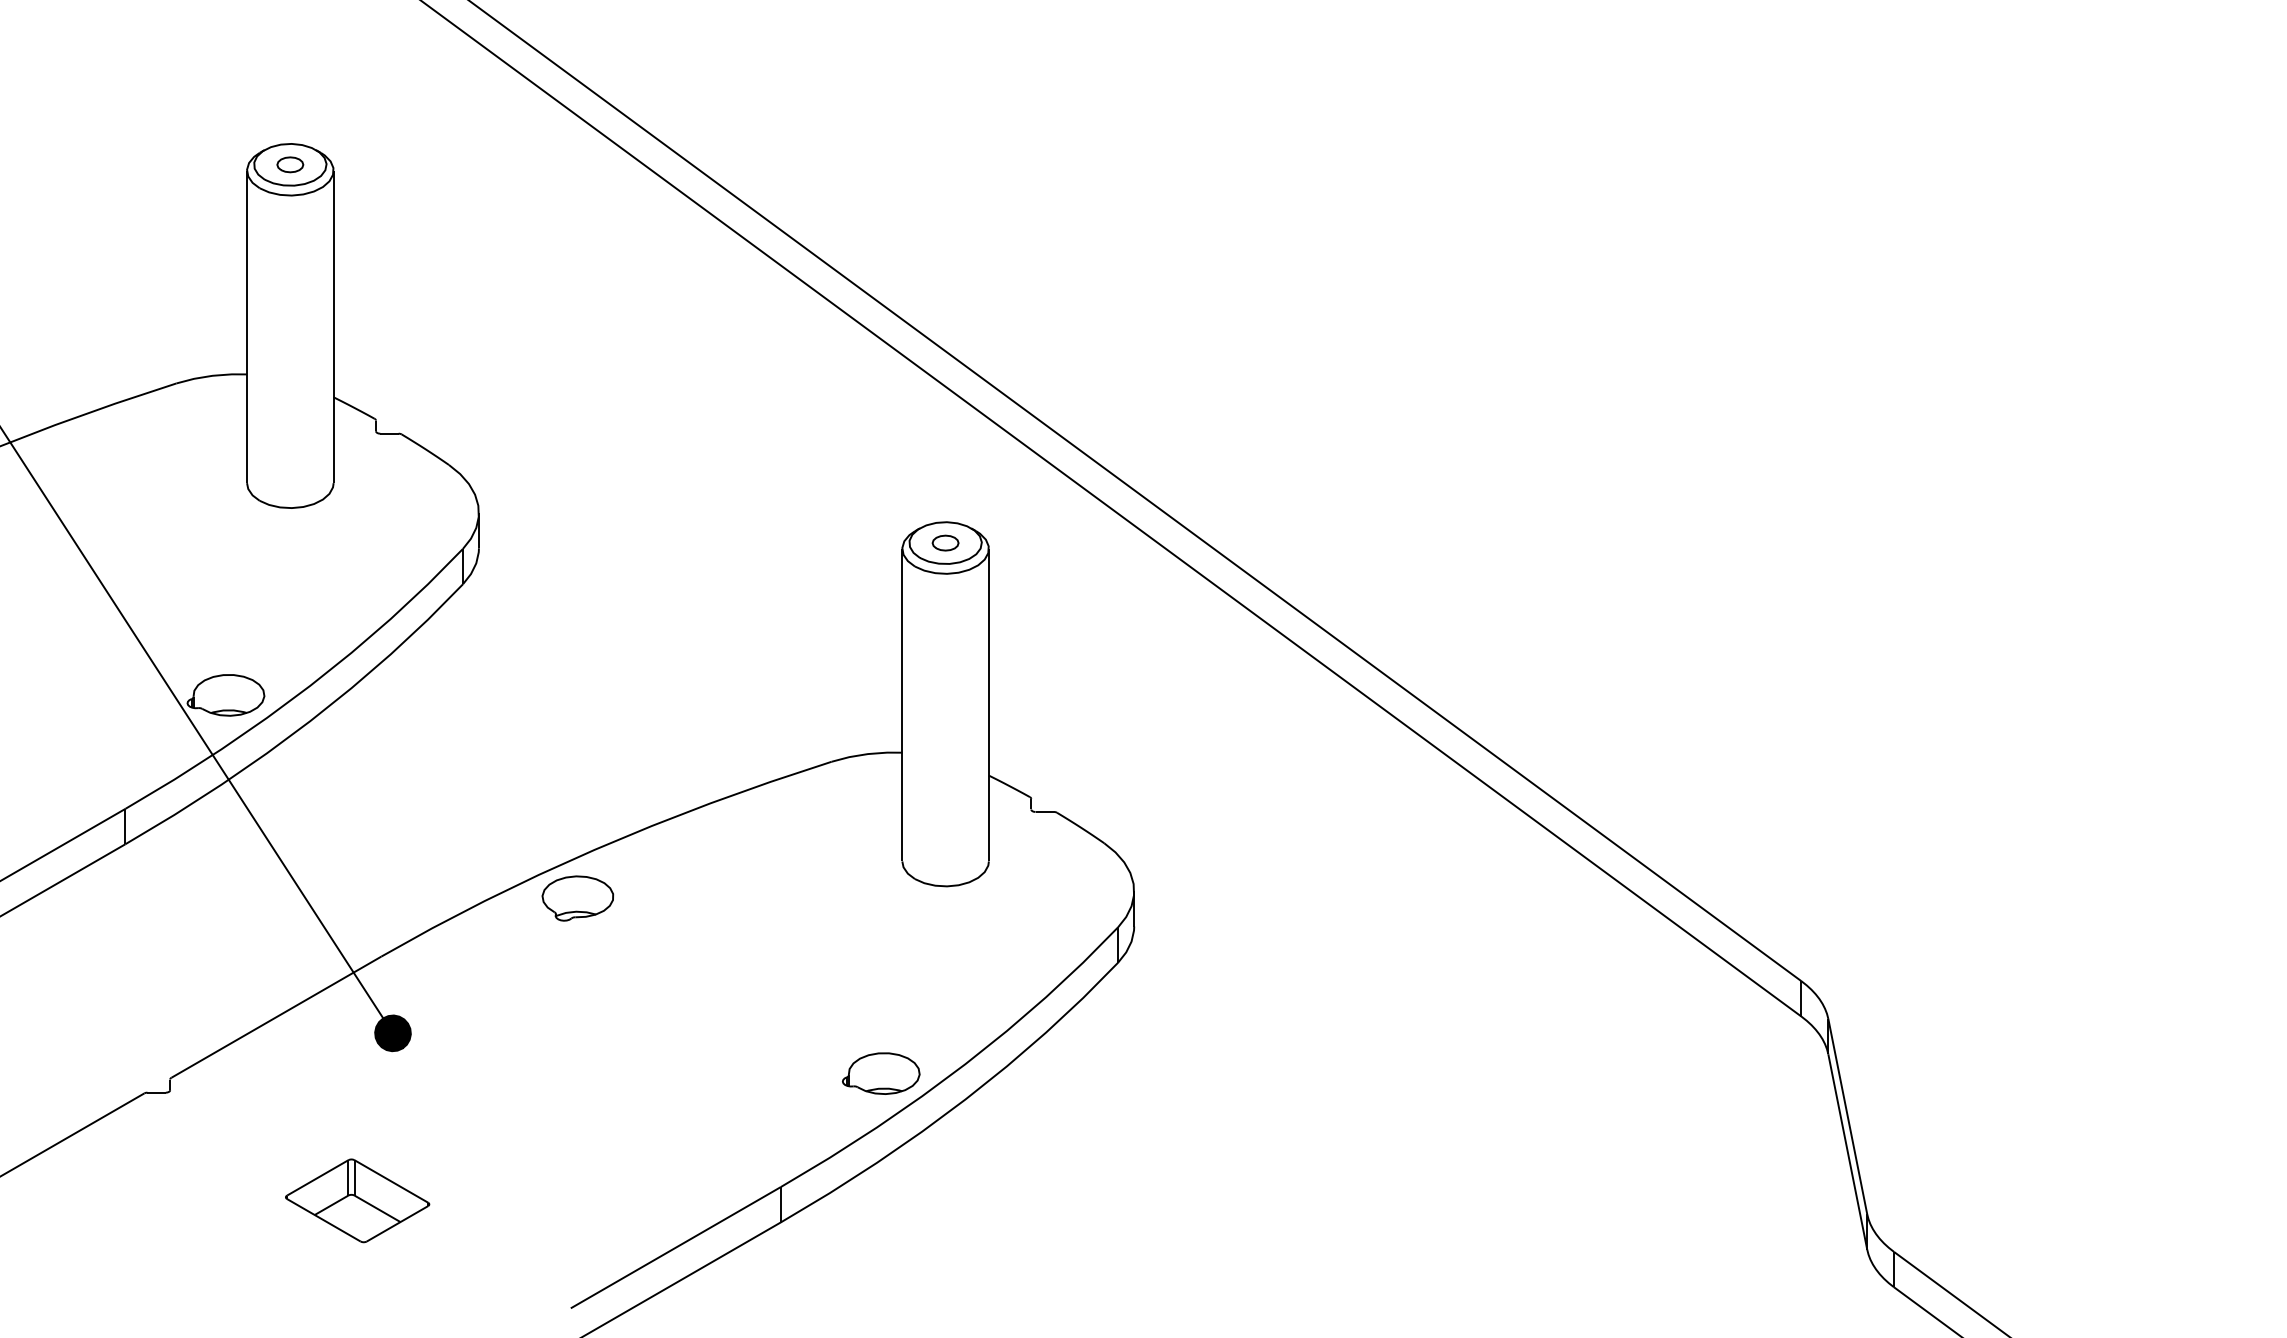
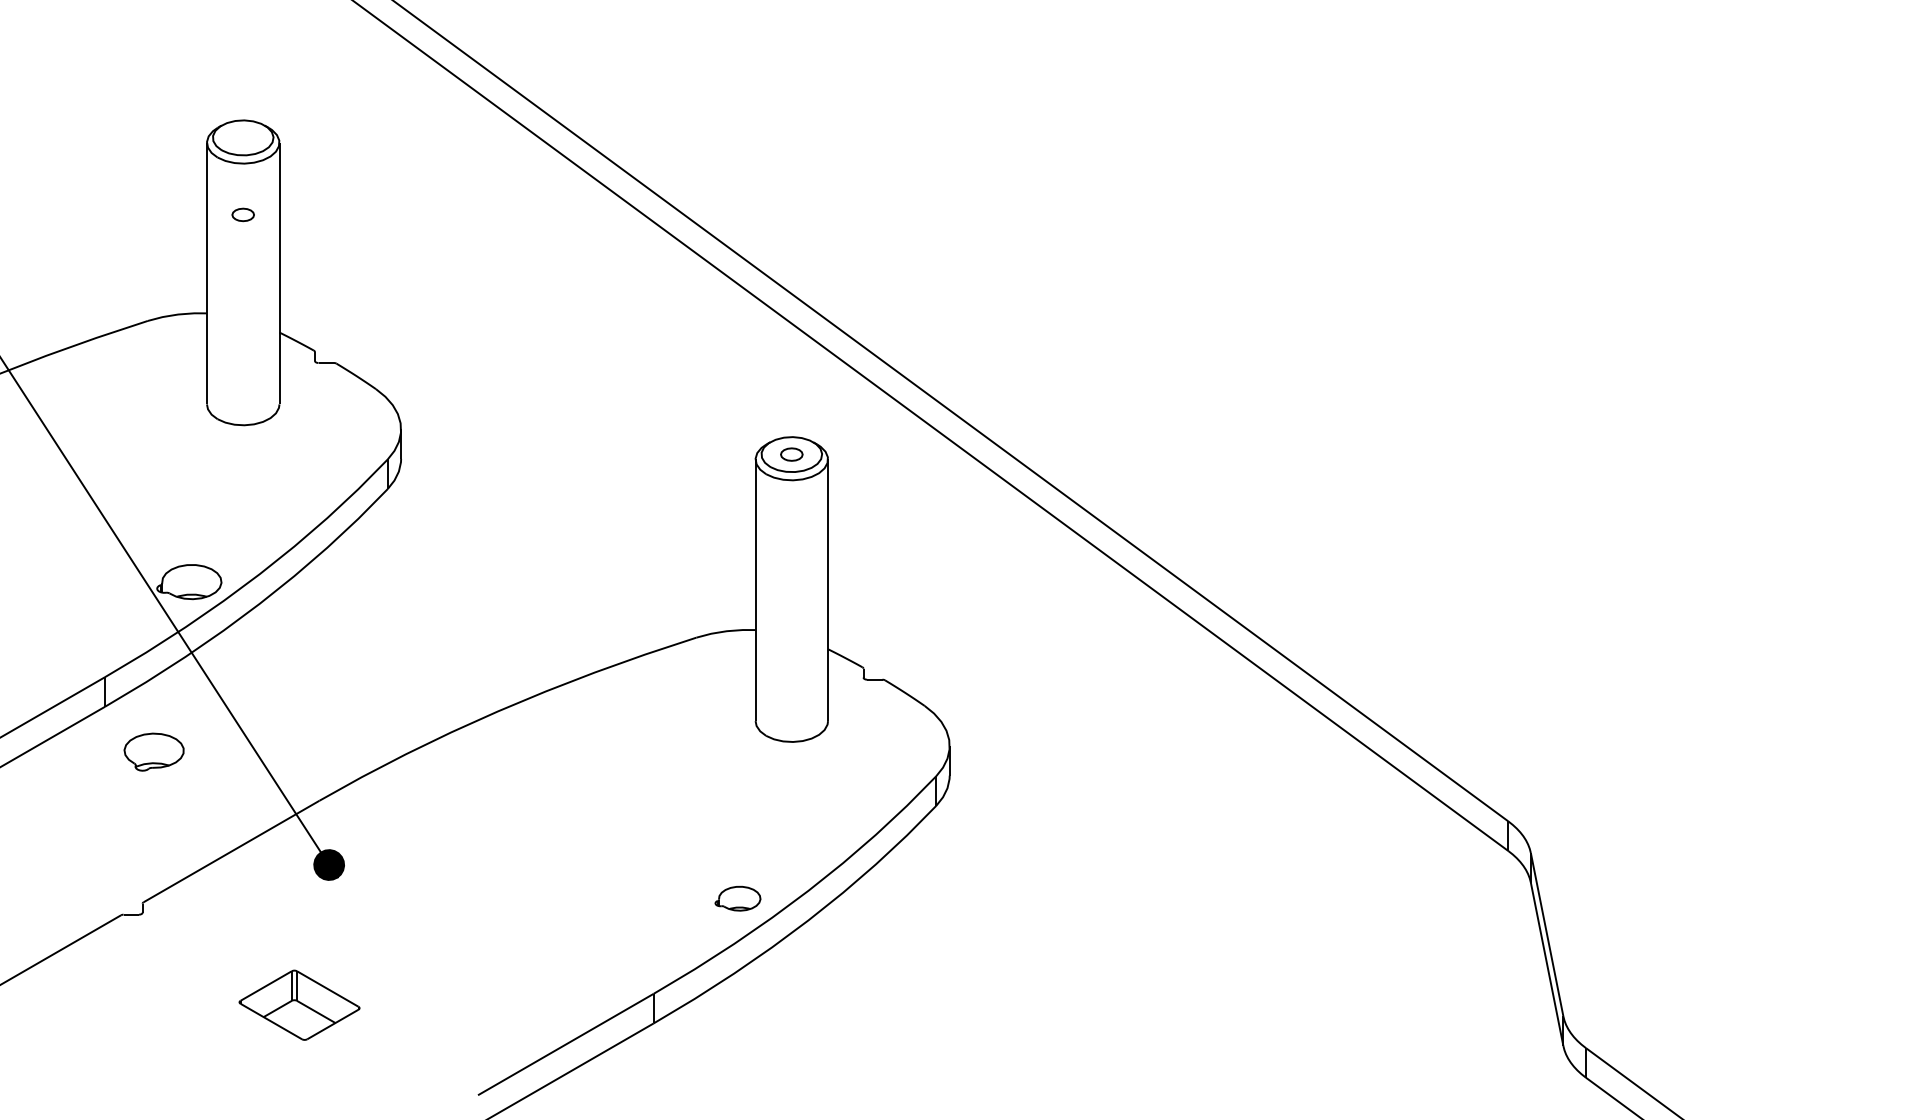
part: (290, 164) -> (243, 214), moved
part: (577, 898) -> (153, 752), moved
part: (881, 1073) -> (738, 898), size x0.7

